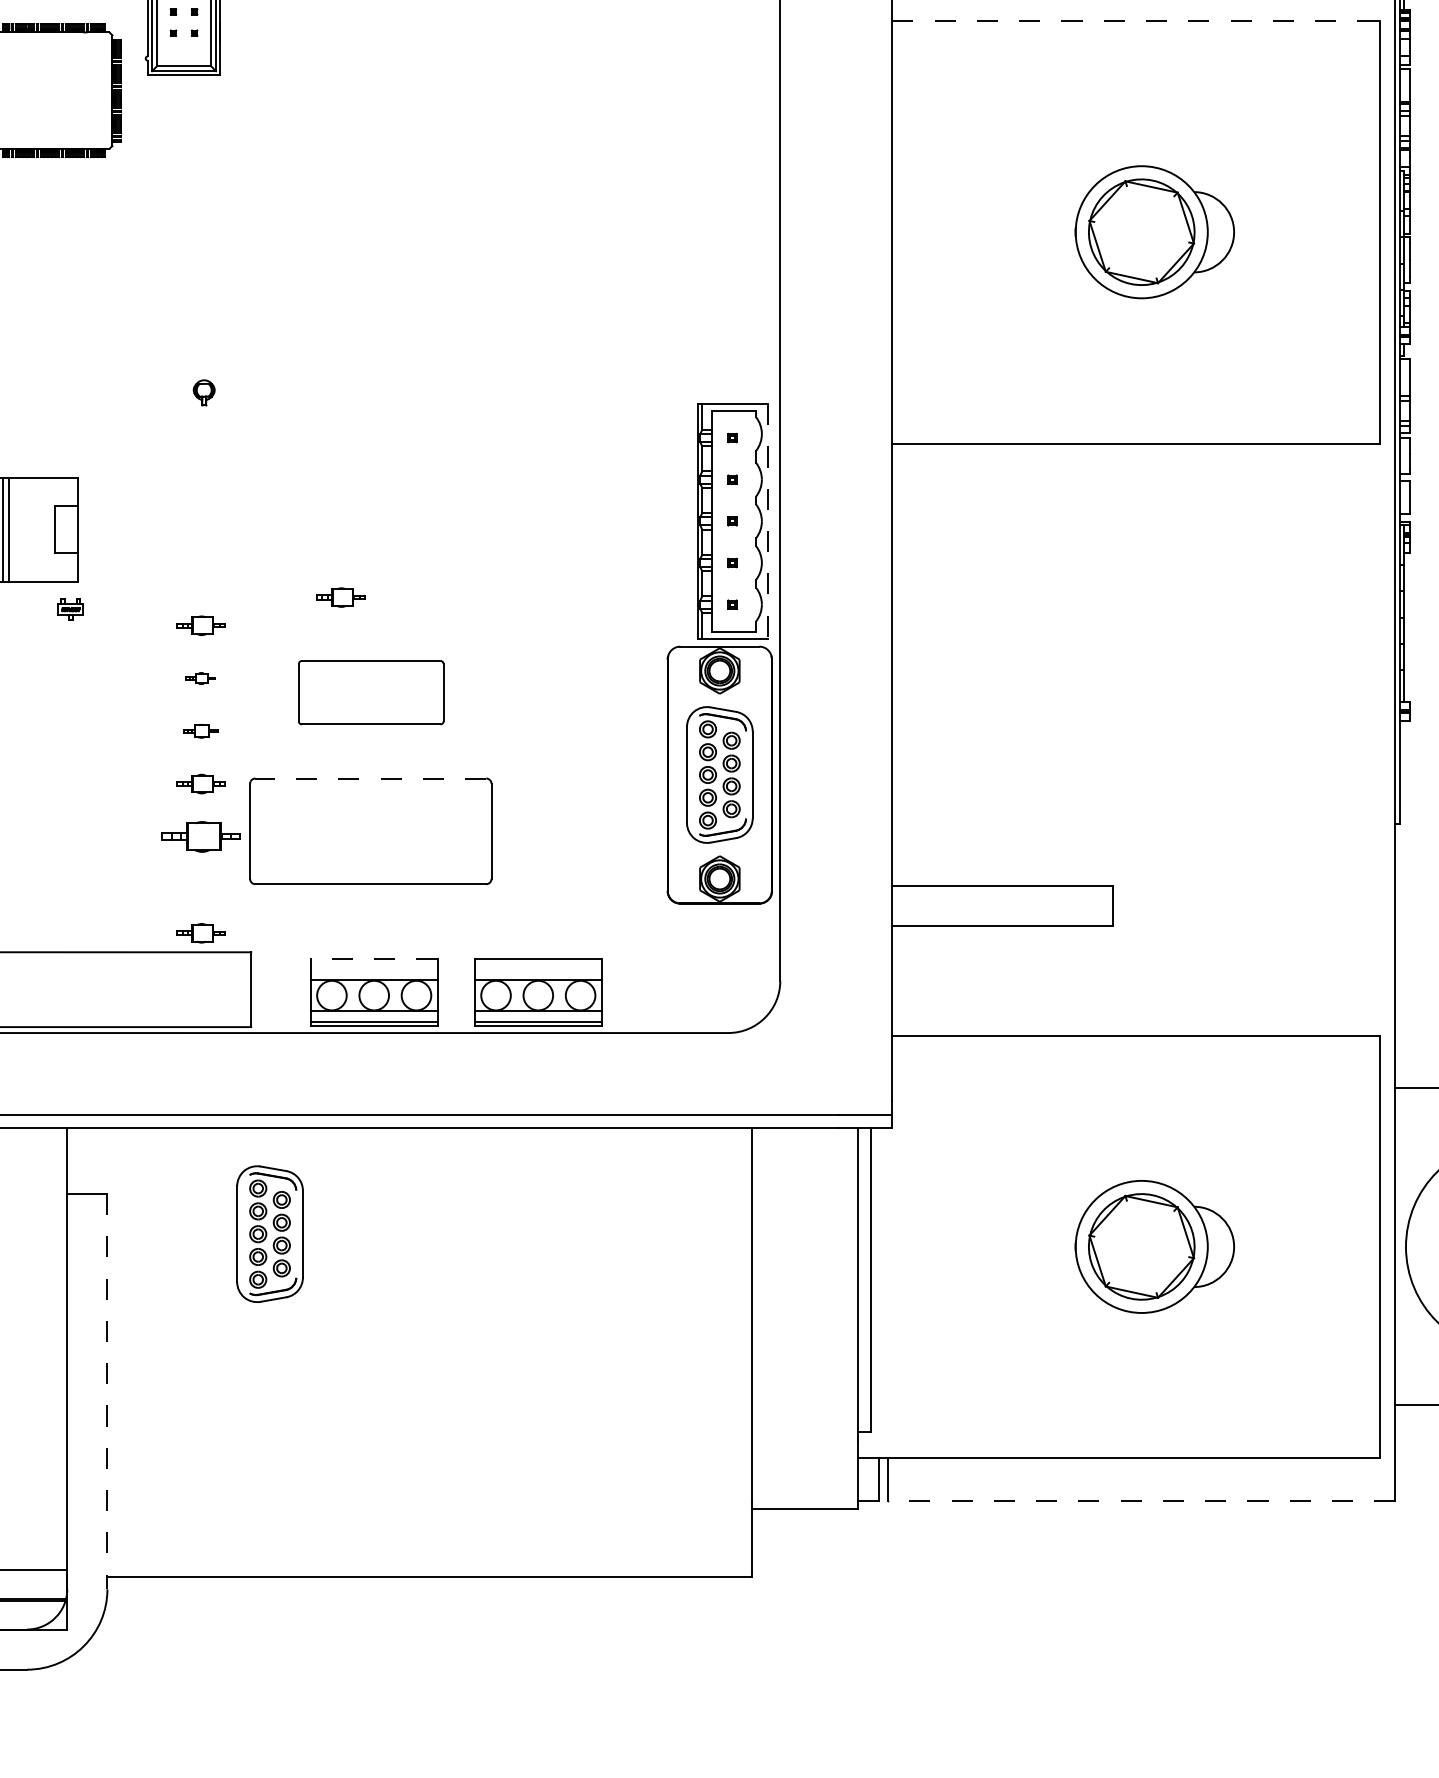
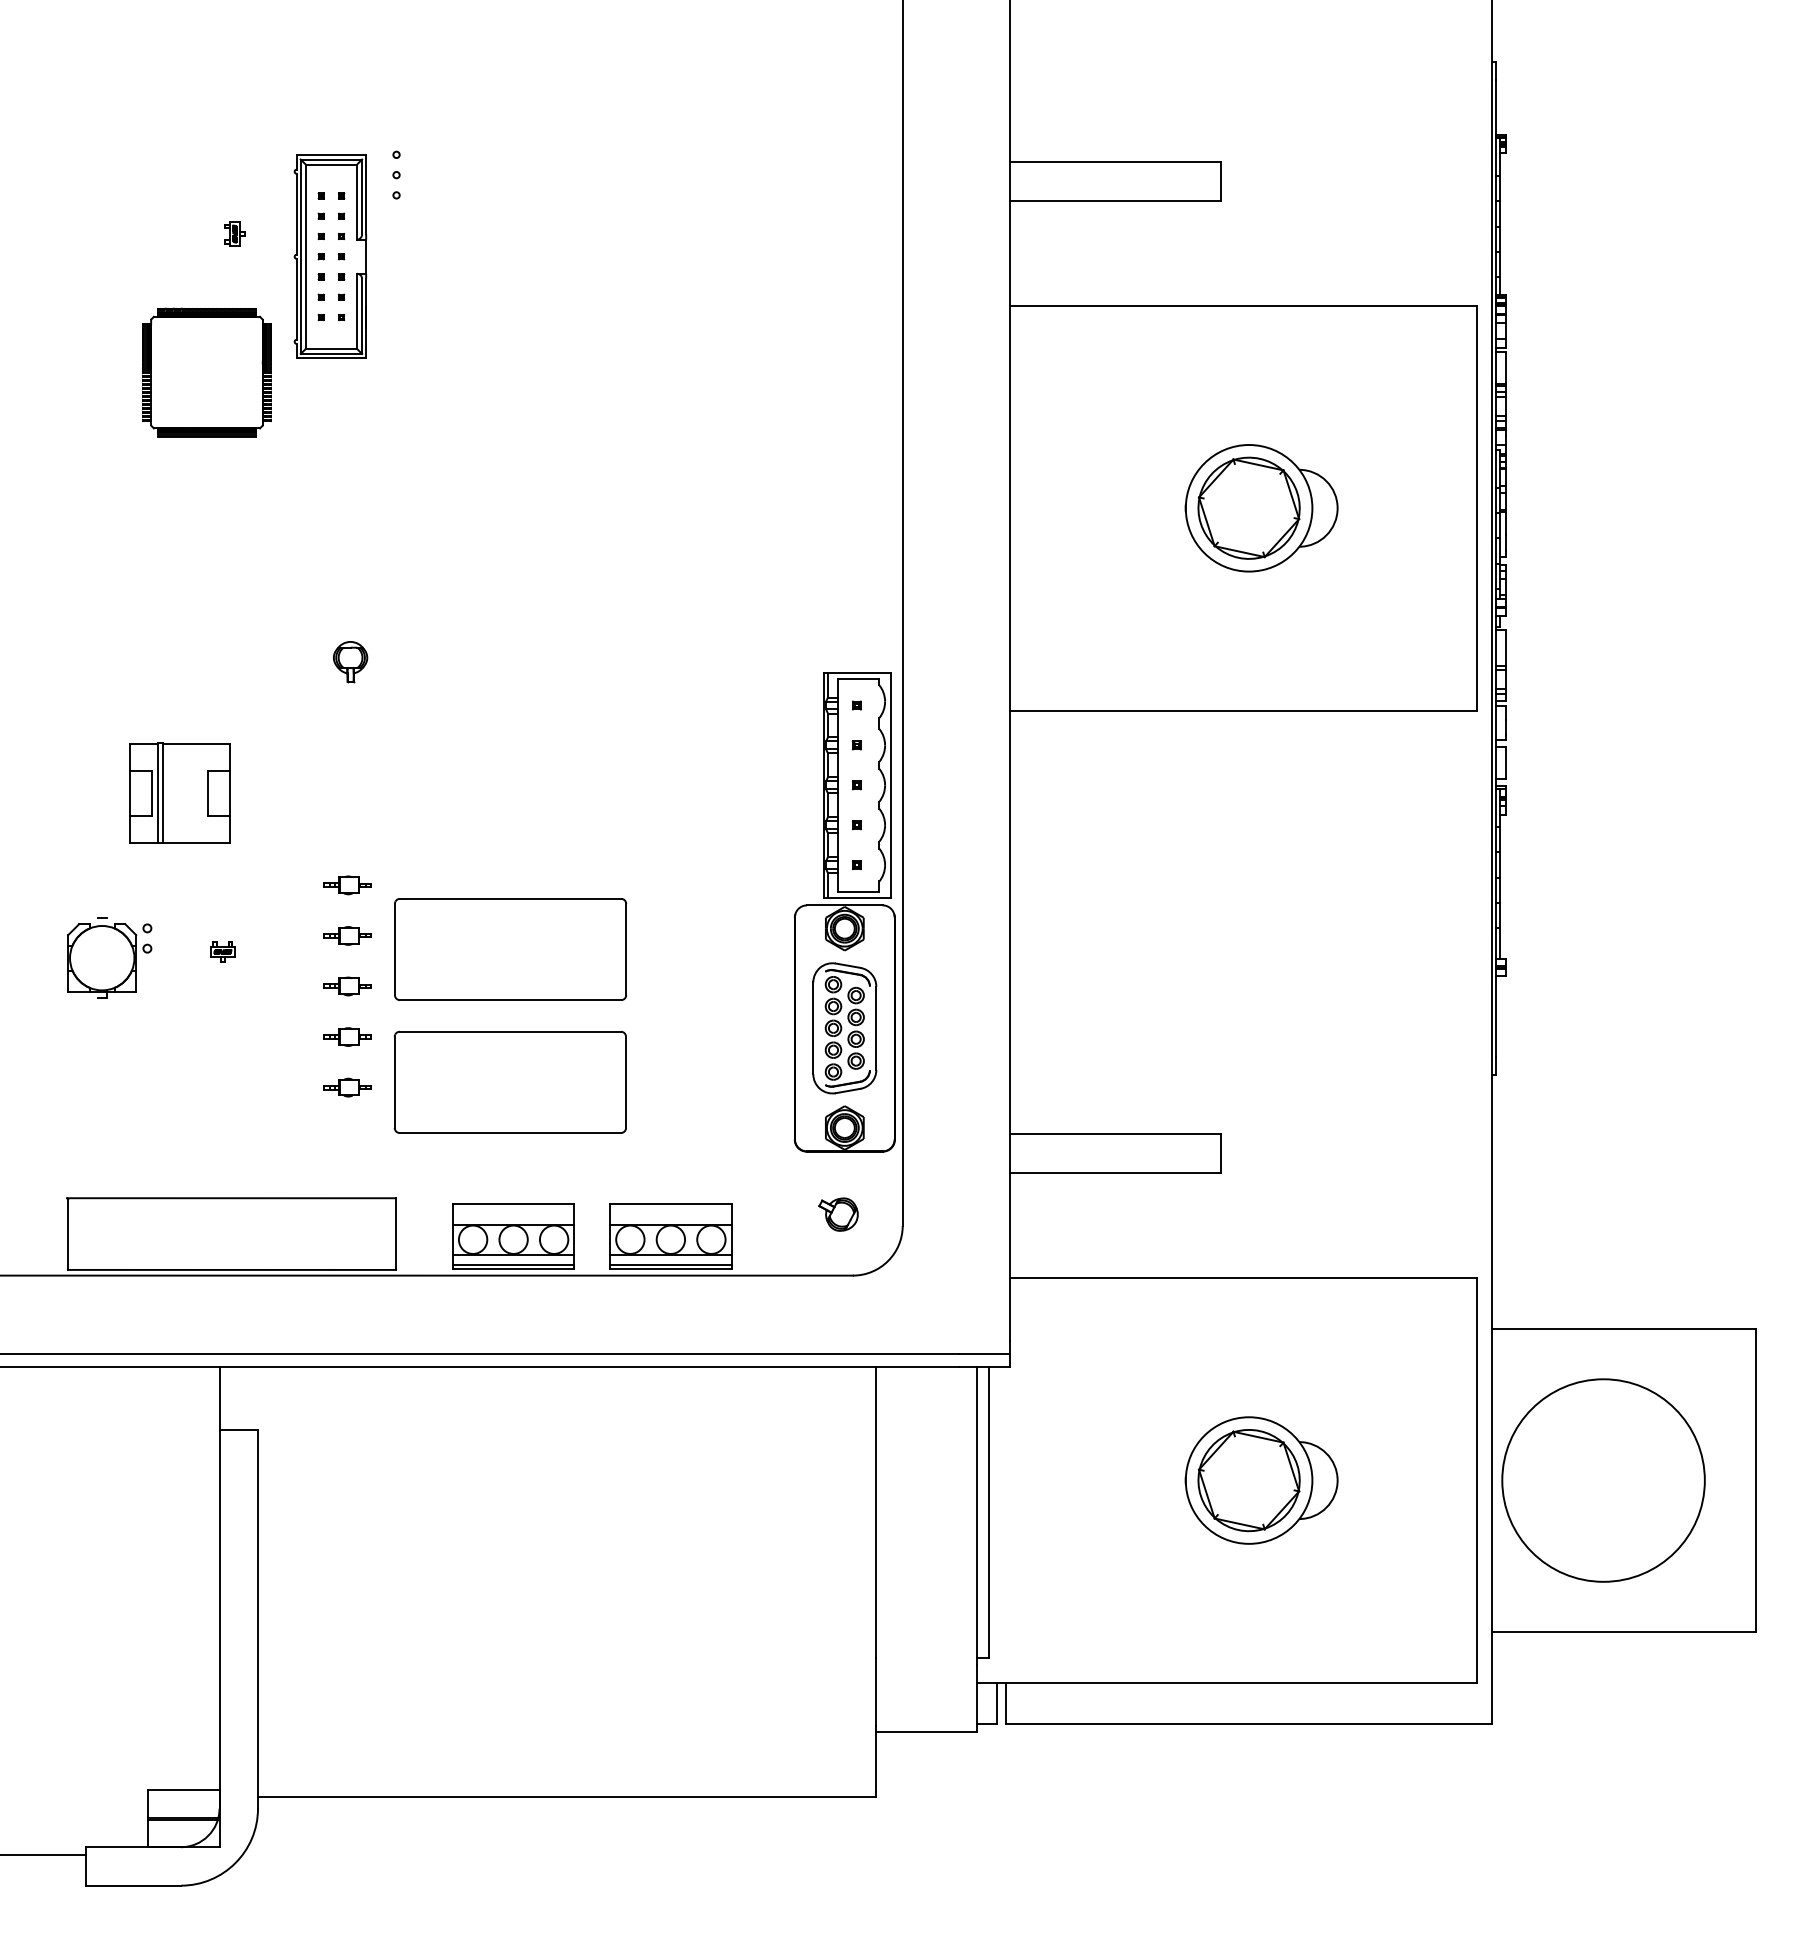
line: (1135, 20) -> (1243, 305), dashed -> solid
part: (203, 393) -> (350, 662), size x1.67
line: (768, 521) -> (891, 785), dashed -> solid
part: (340, 597) -> (481, 858), removed
part: (70, 609) -> (222, 951), moved
part: (200, 678) -> (347, 935), size x1.67
part: (370, 692) -> (510, 949), size x1.67
part: (200, 731) -> (347, 986), size x1.43
line: (370, 778) -> (510, 1031), dashed -> solid
part: (200, 836) -> (347, 1087), size x0.62
part: (200, 932) -> (347, 1179), removed
line: (374, 958) -> (513, 1204), dashed -> solid
part: (713, 969) -> (838, 1214), added
part: (269, 1234) -> (413, 1468), removed
line: (107, 1391) -> (258, 1619), dashed -> solid
line: (1141, 1500) -> (1248, 1723), dashed -> solid

